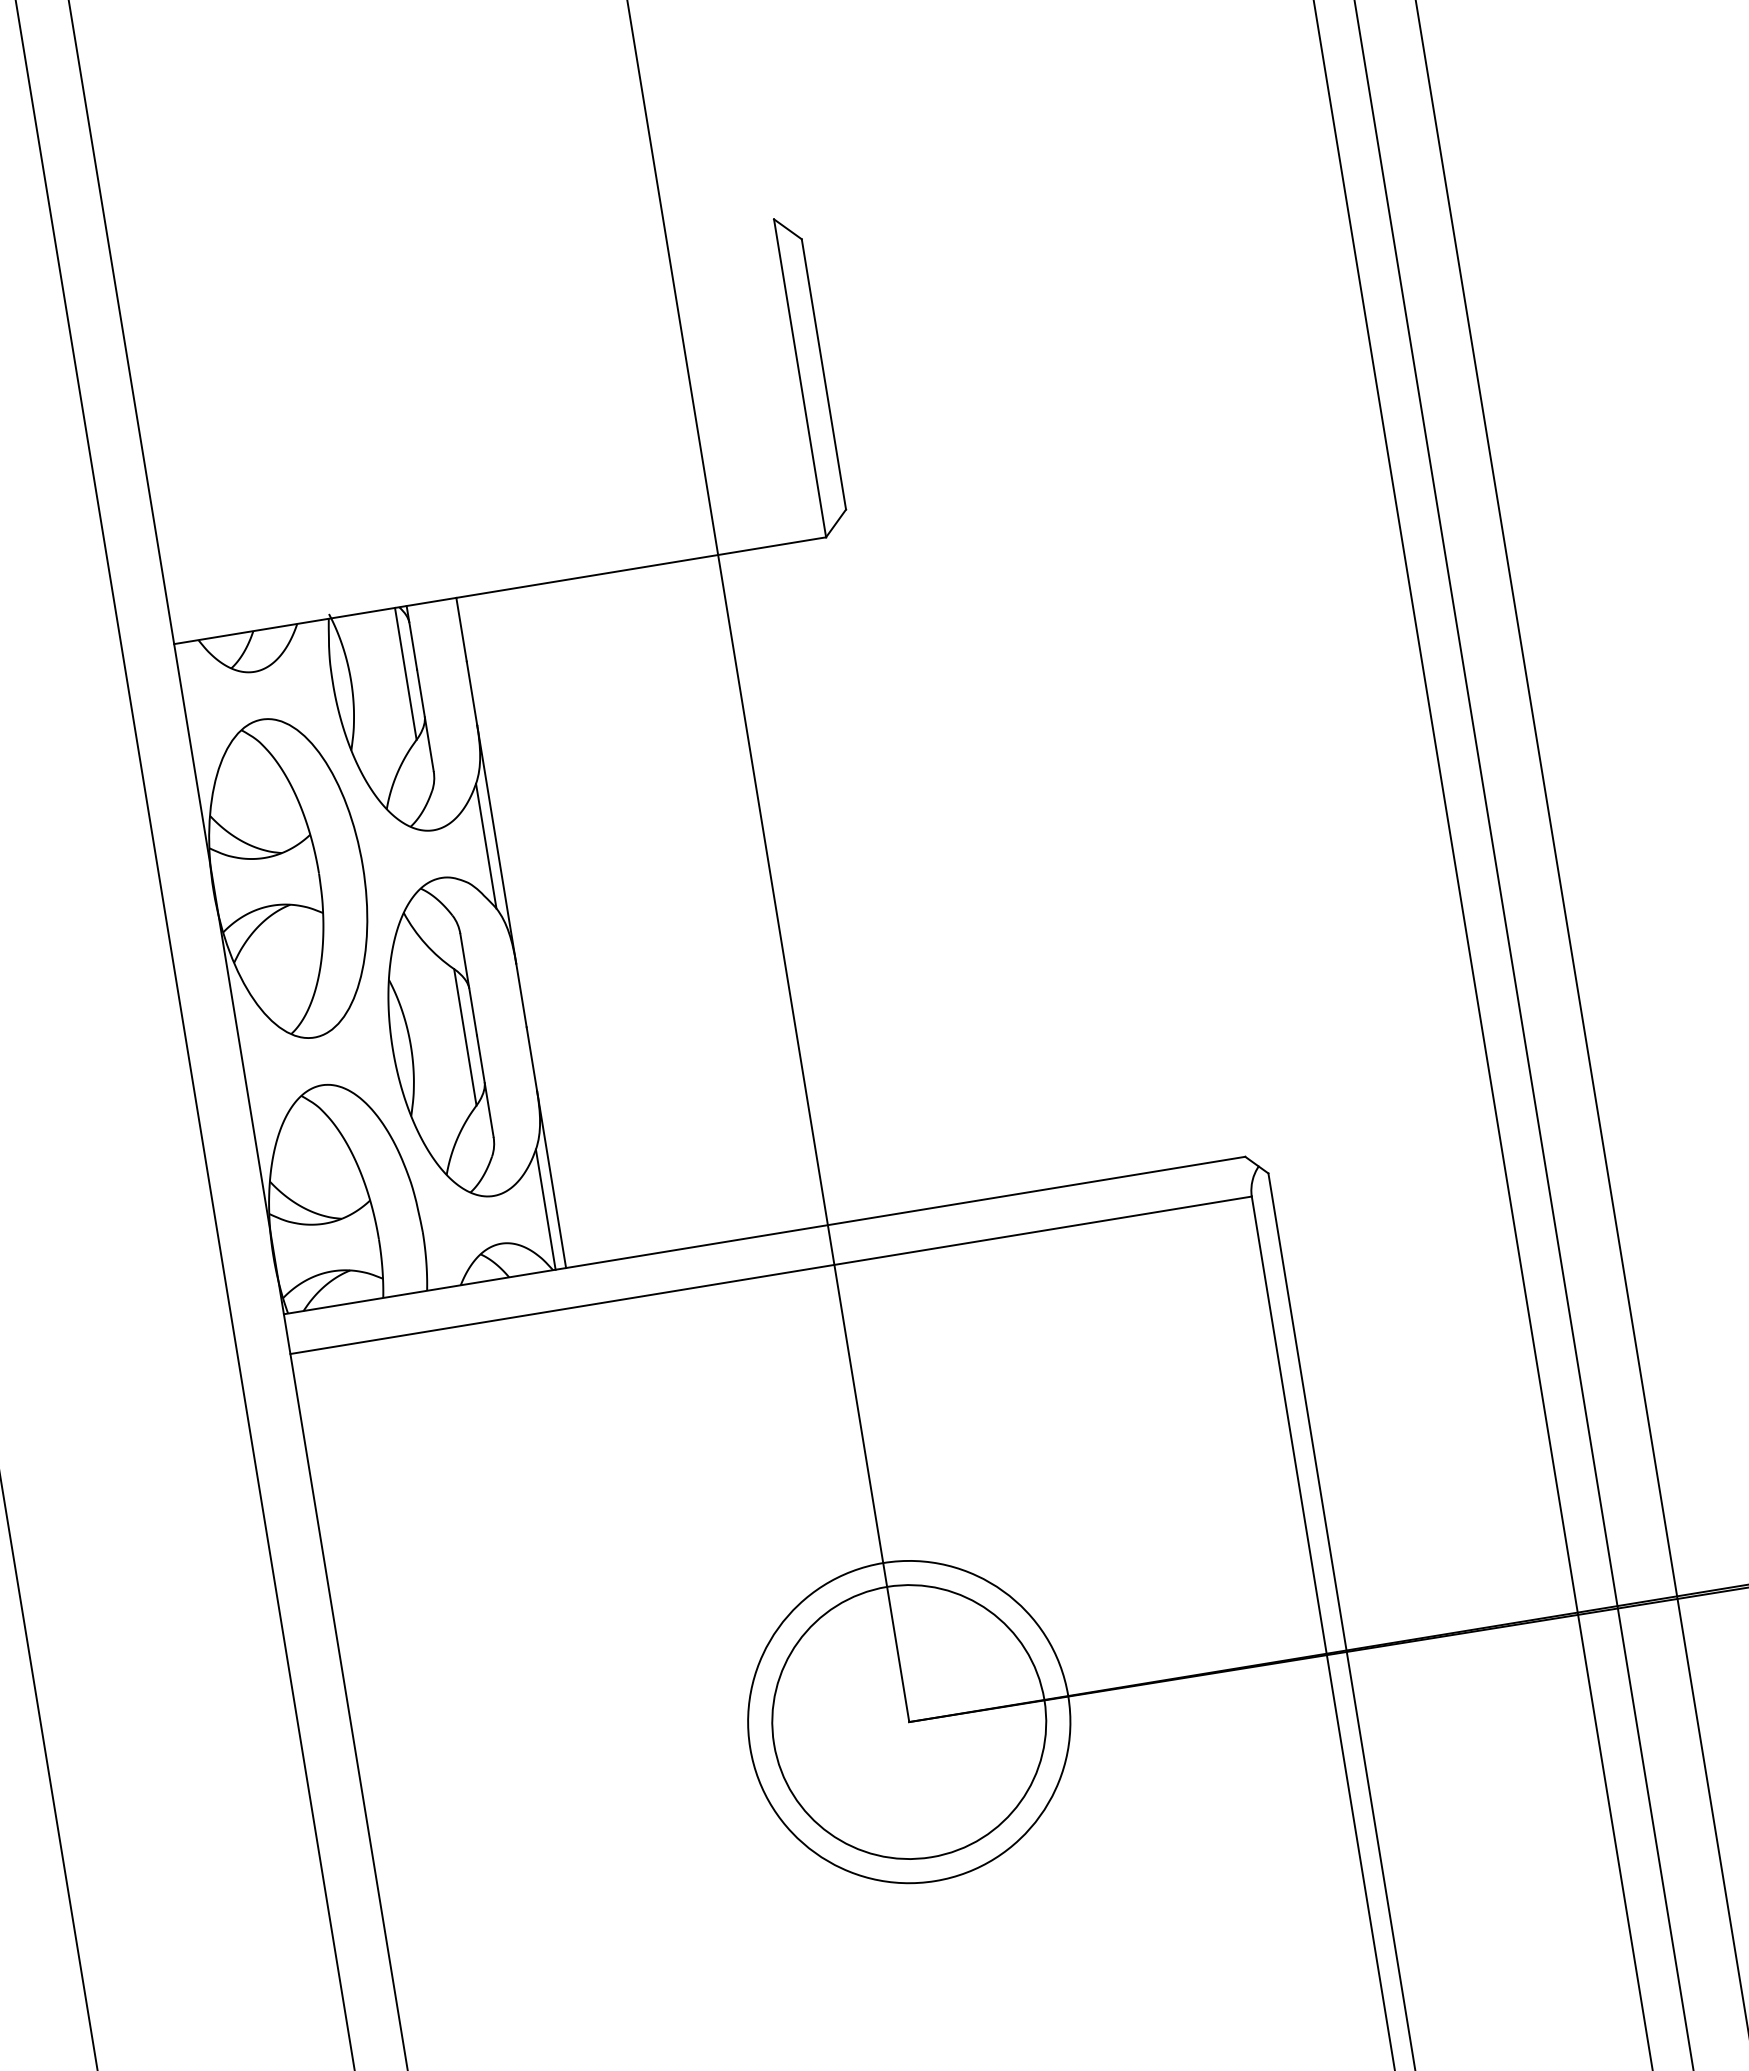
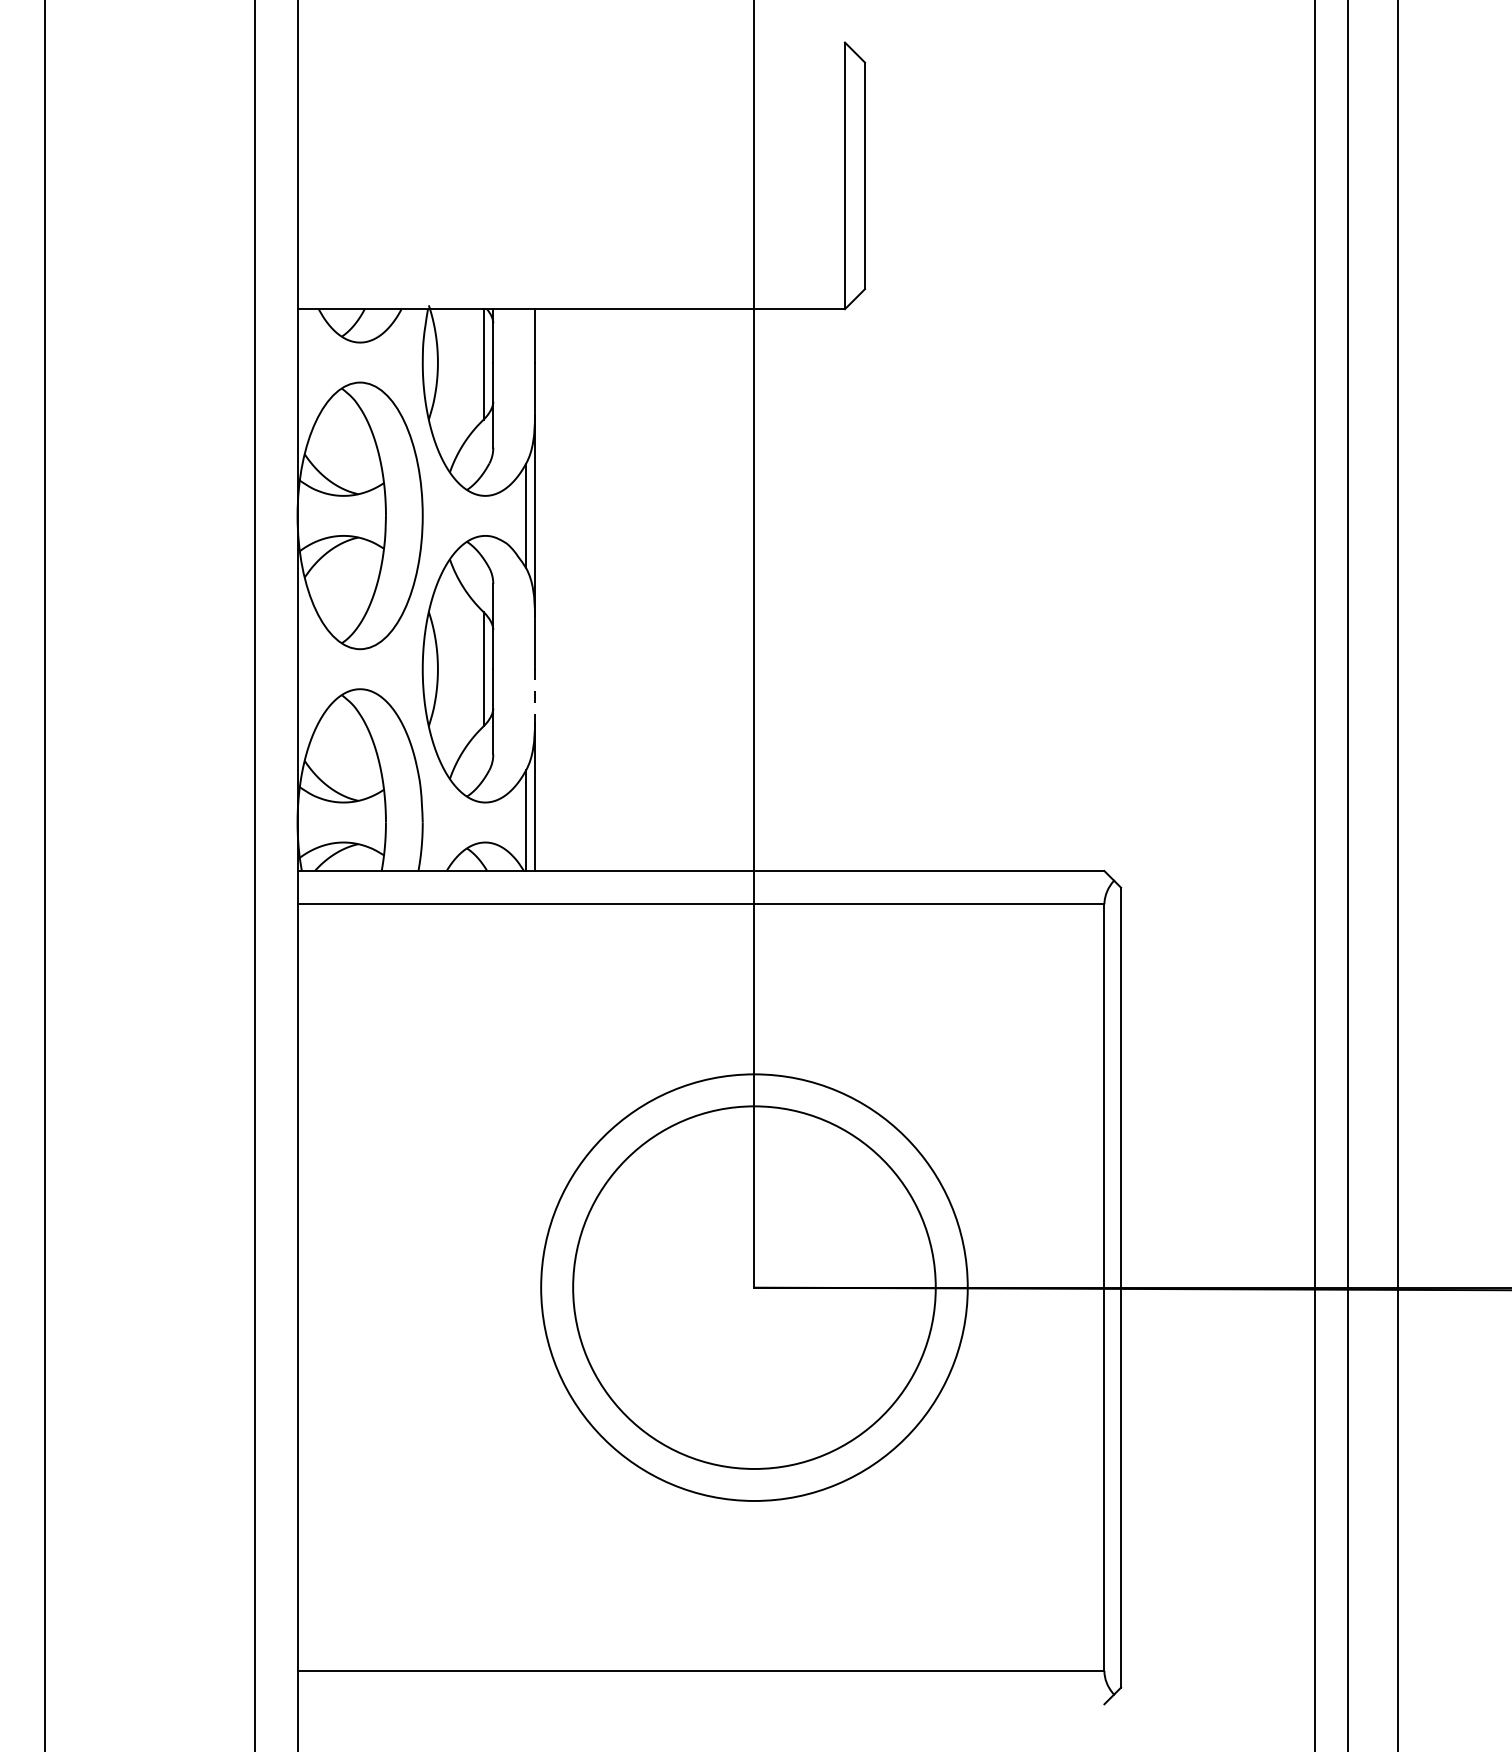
line: (531, 1058) -> (534, 695), solid -> dashed
circle: (909, 1721) -> (754, 1287), size x1.6
circle: (909, 1721) -> (754, 1287), size x1.6

